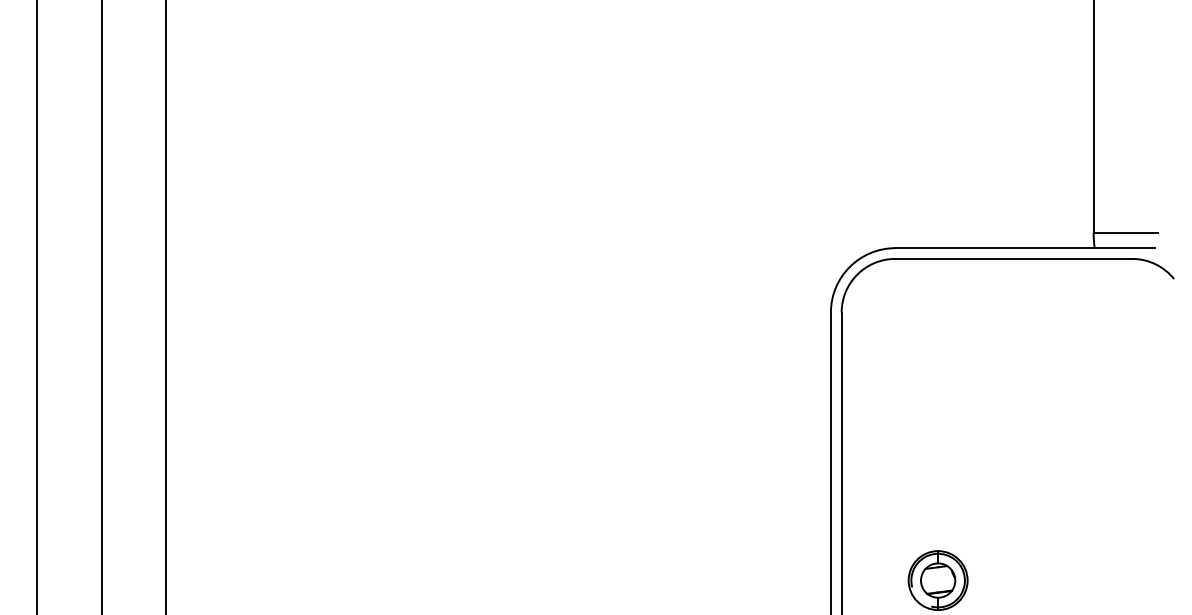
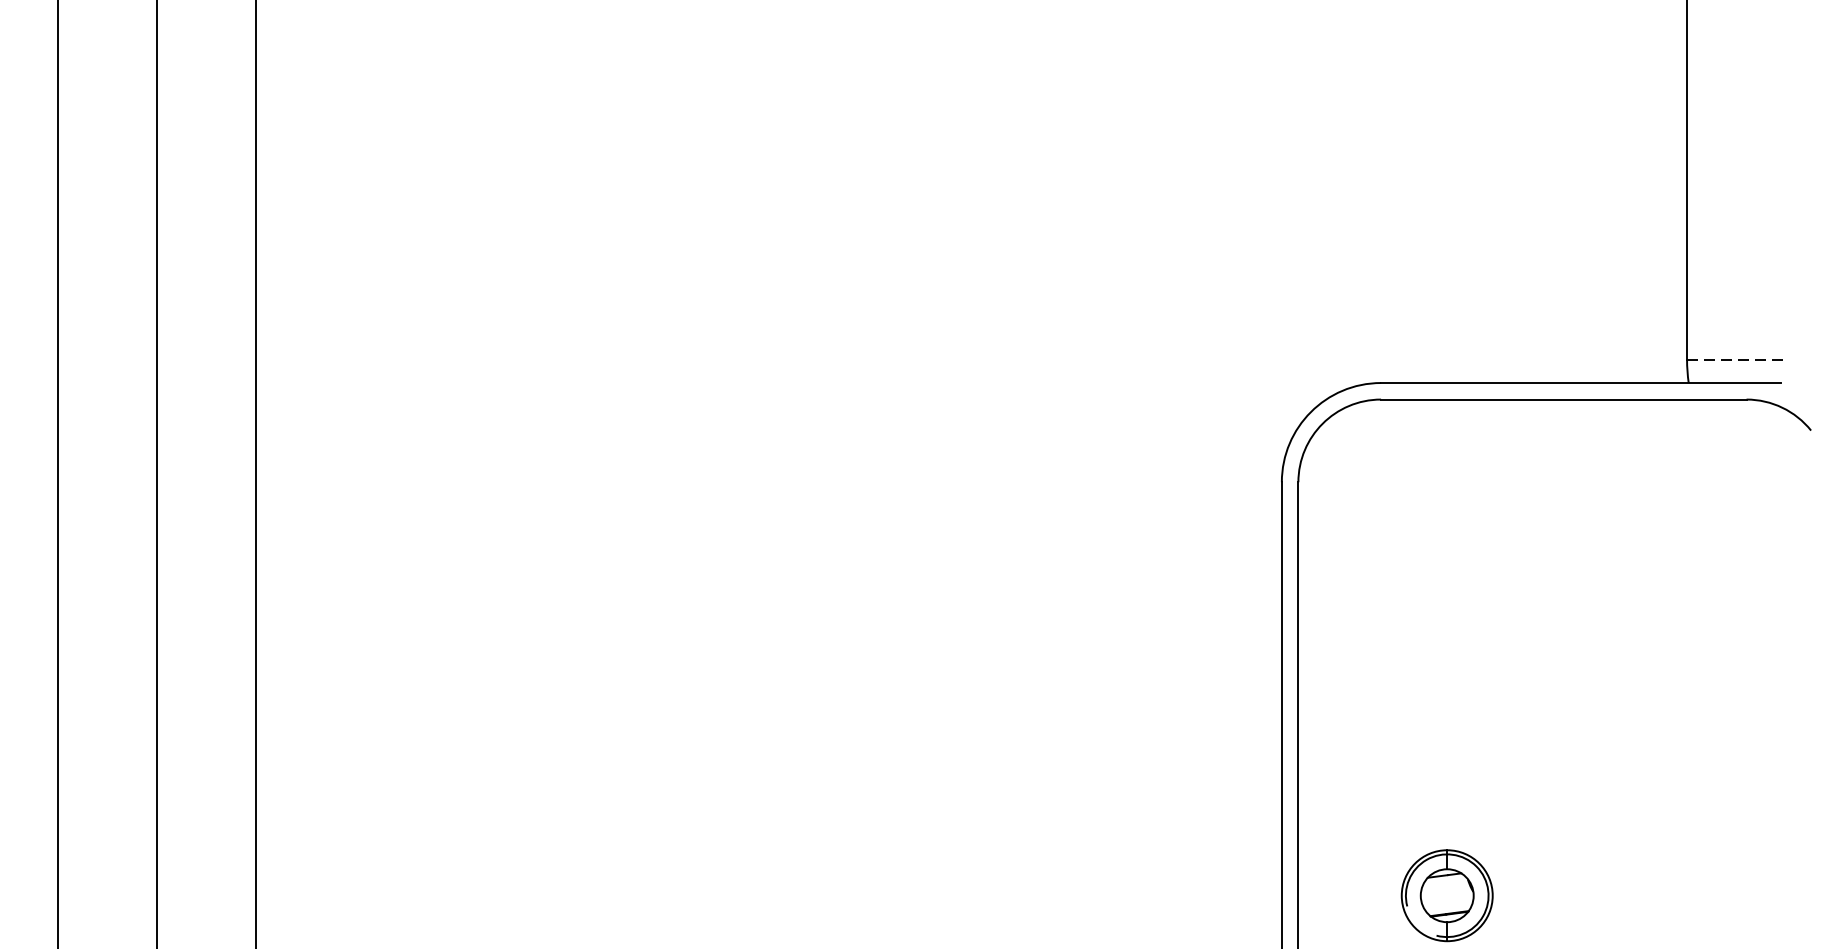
line: (1126, 233) -> (1737, 360), solid -> dashed

